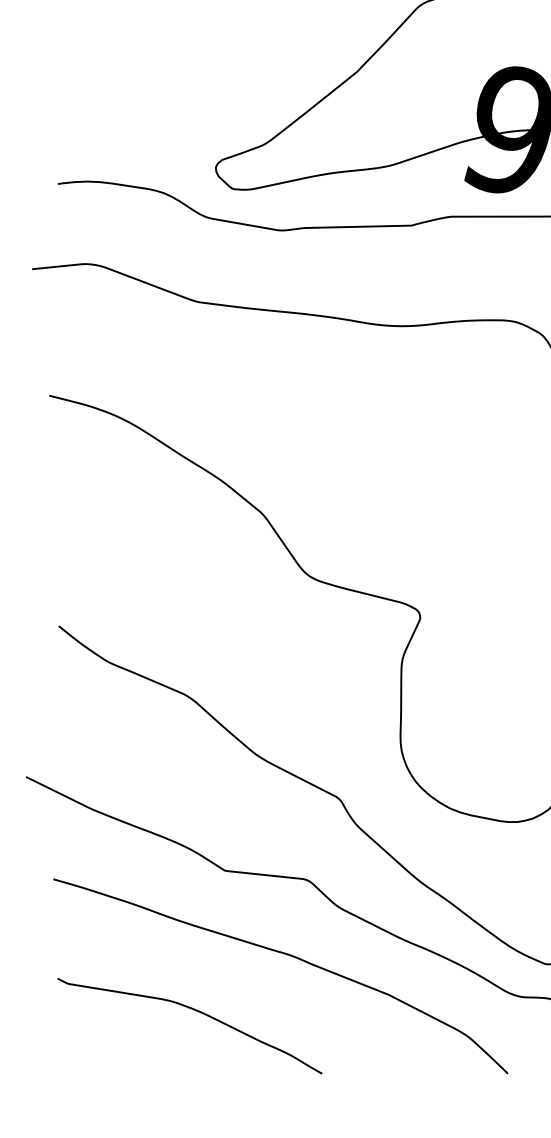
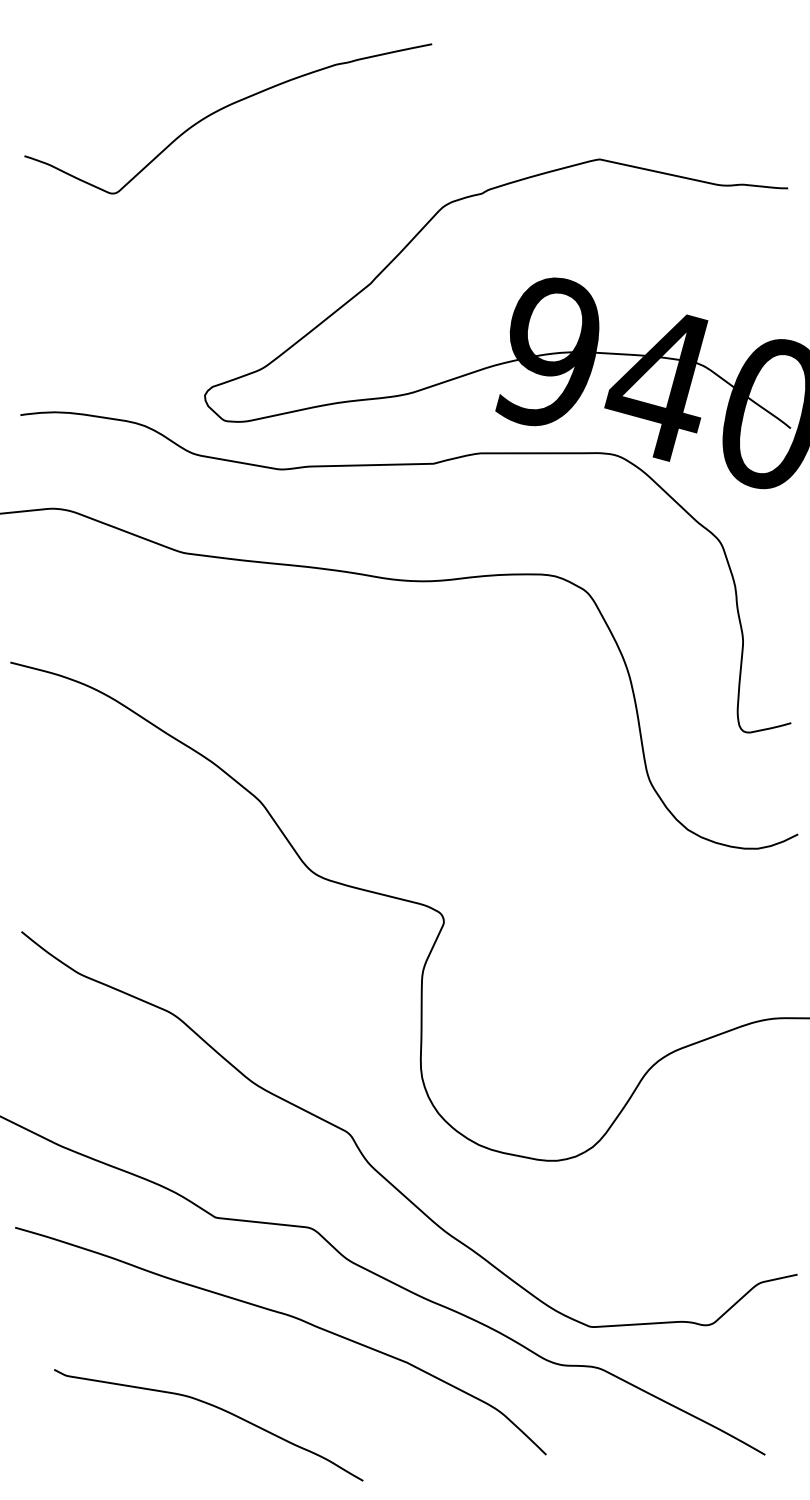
curve: (194, 1010) -> (214, 1407), moved

